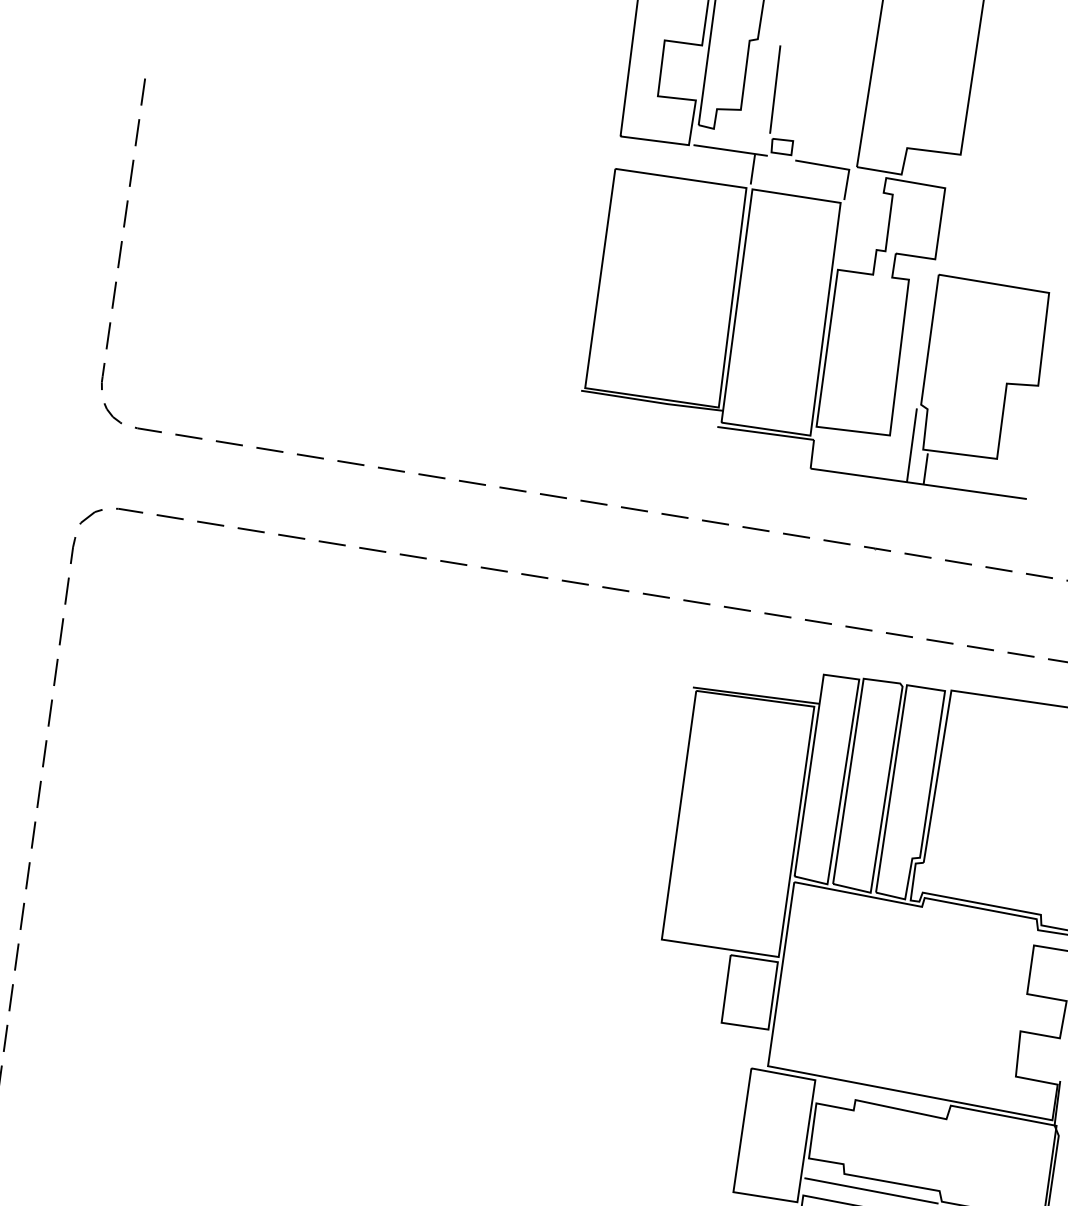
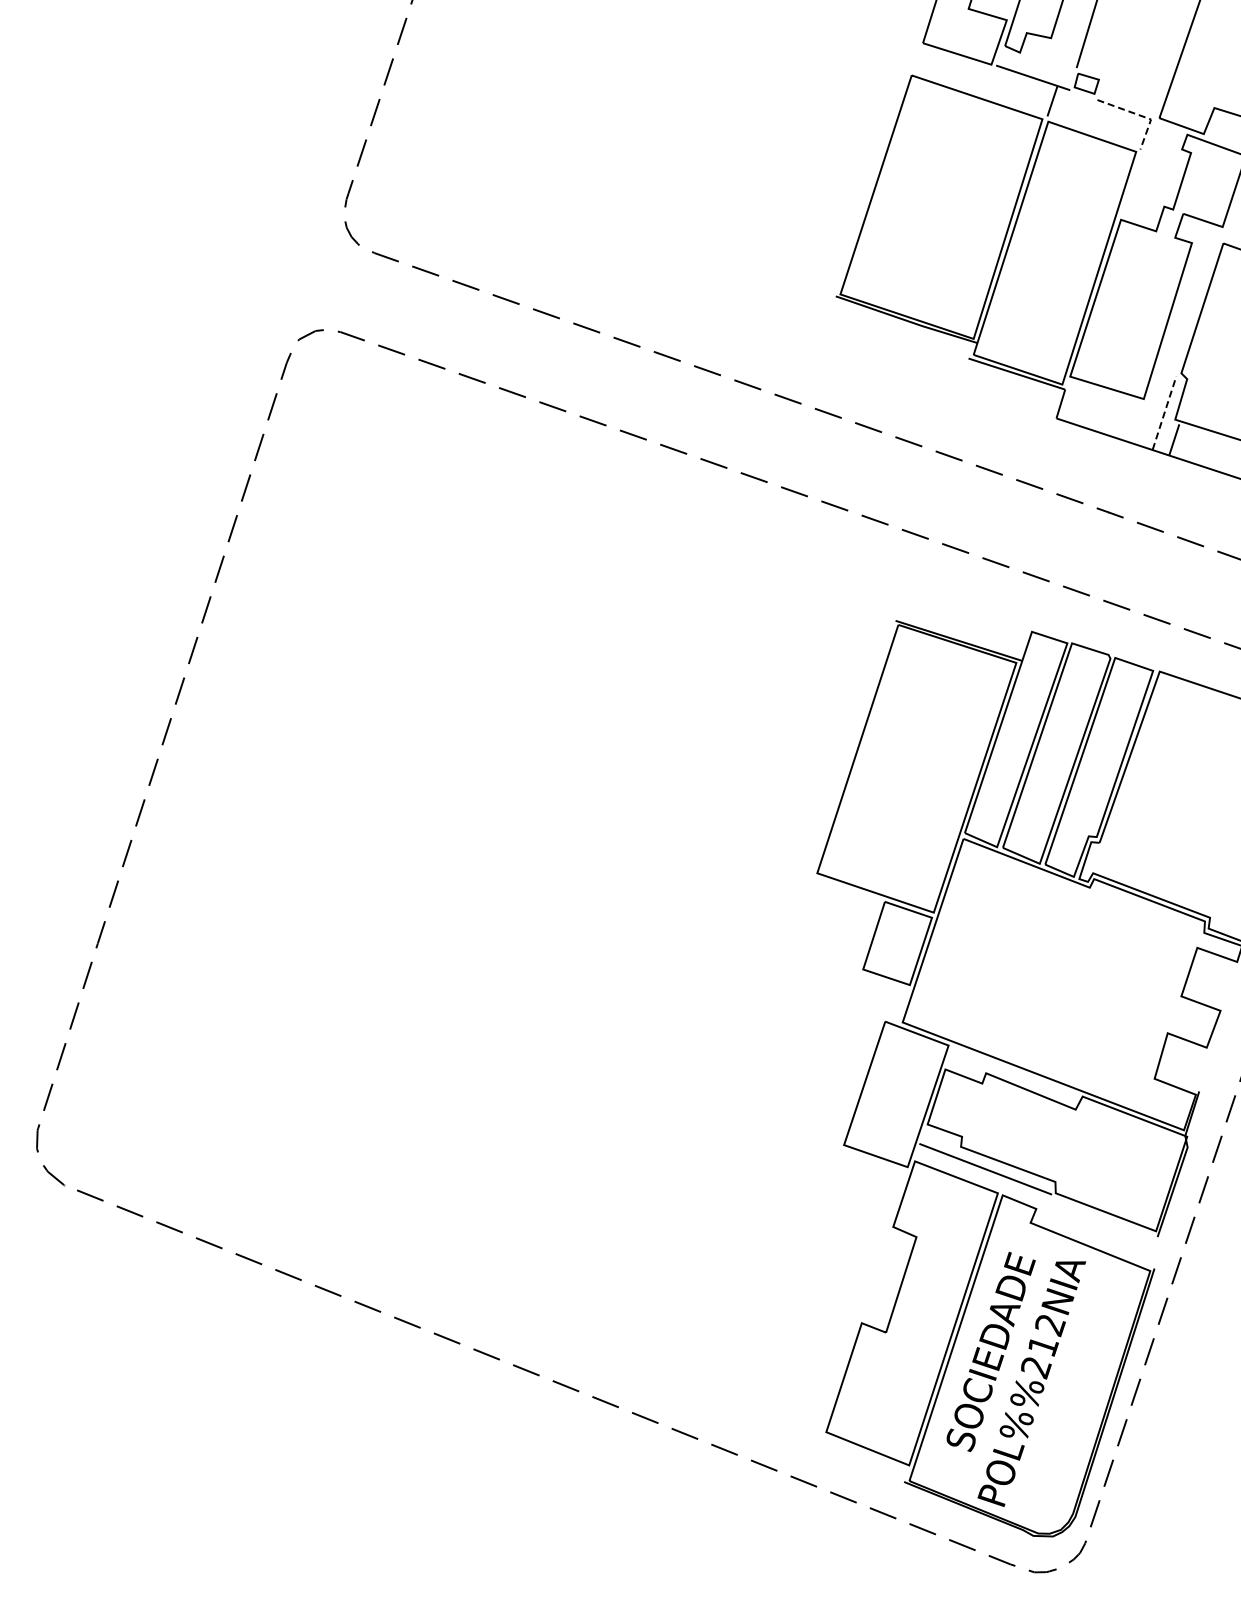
line: (838, 167) -> (1140, 115), solid -> dashed
line: (911, 445) -> (1164, 413), solid -> dashed

